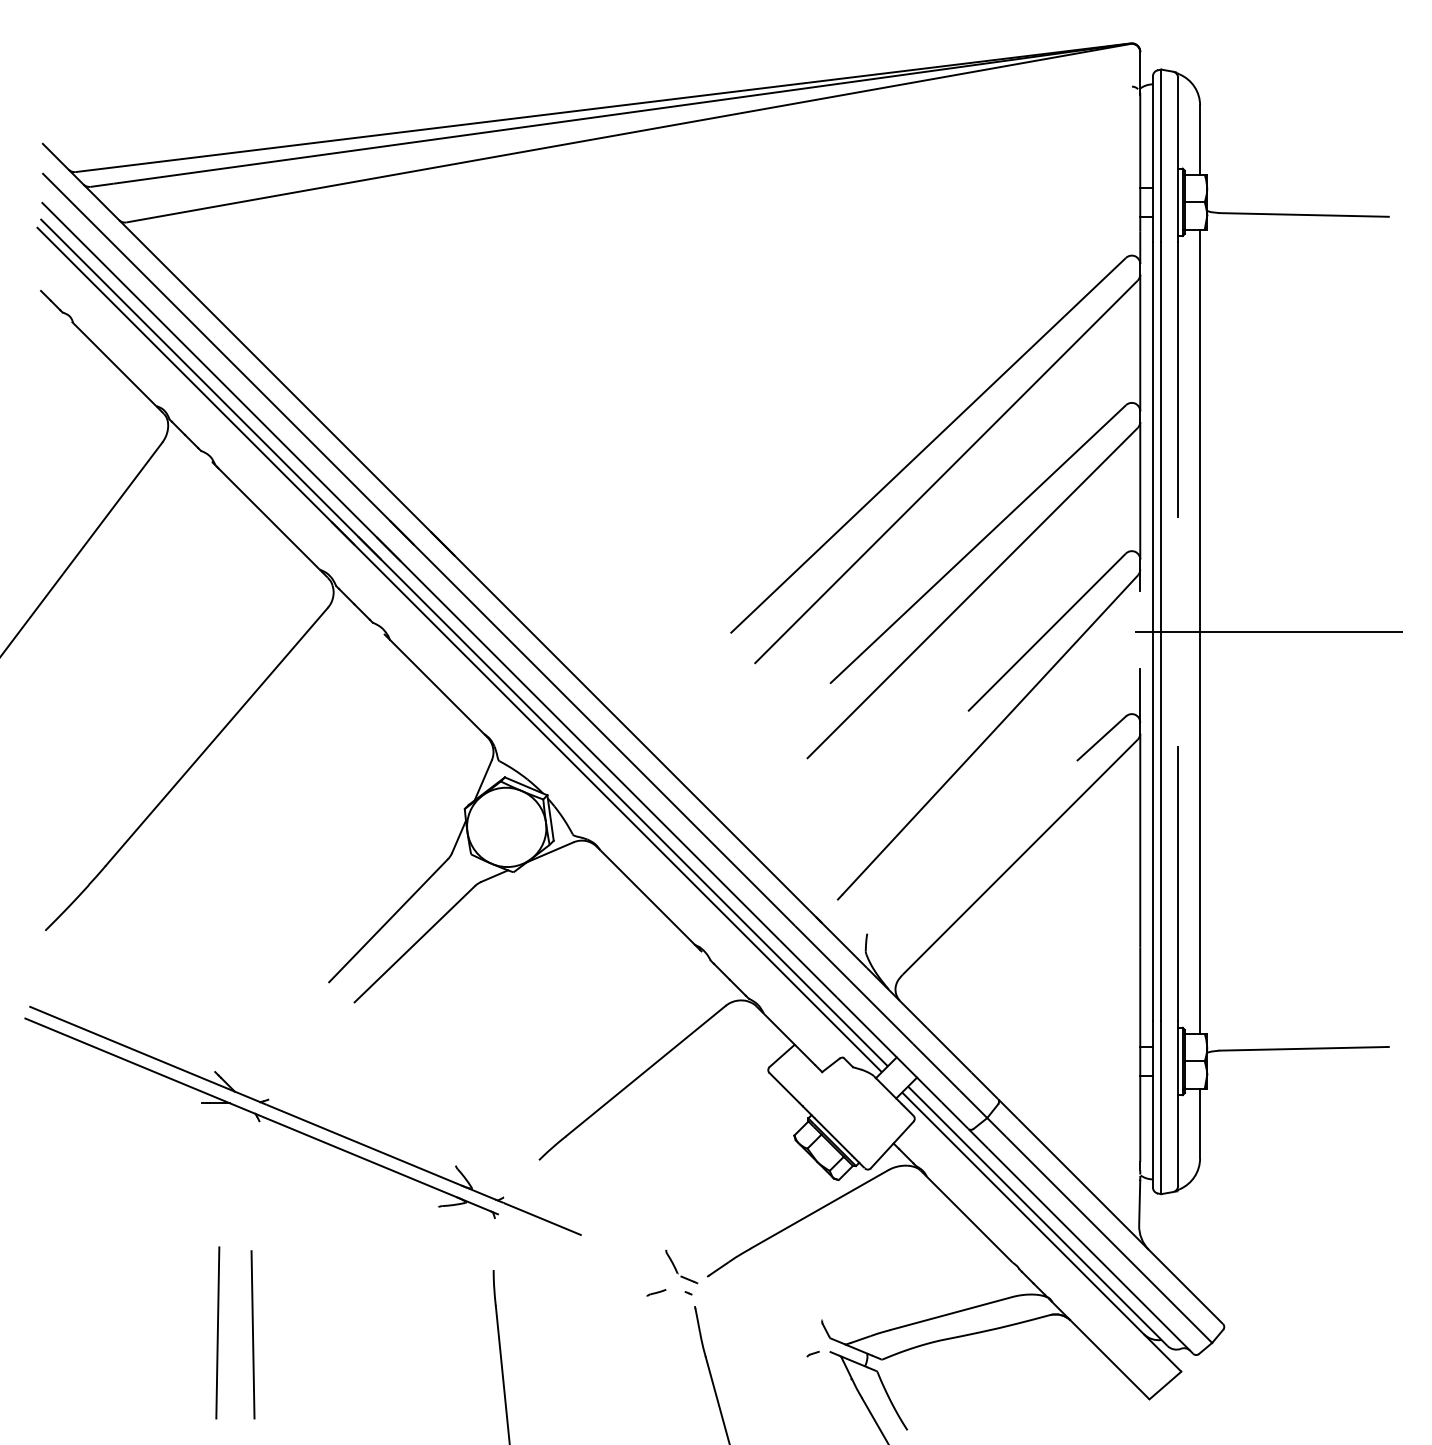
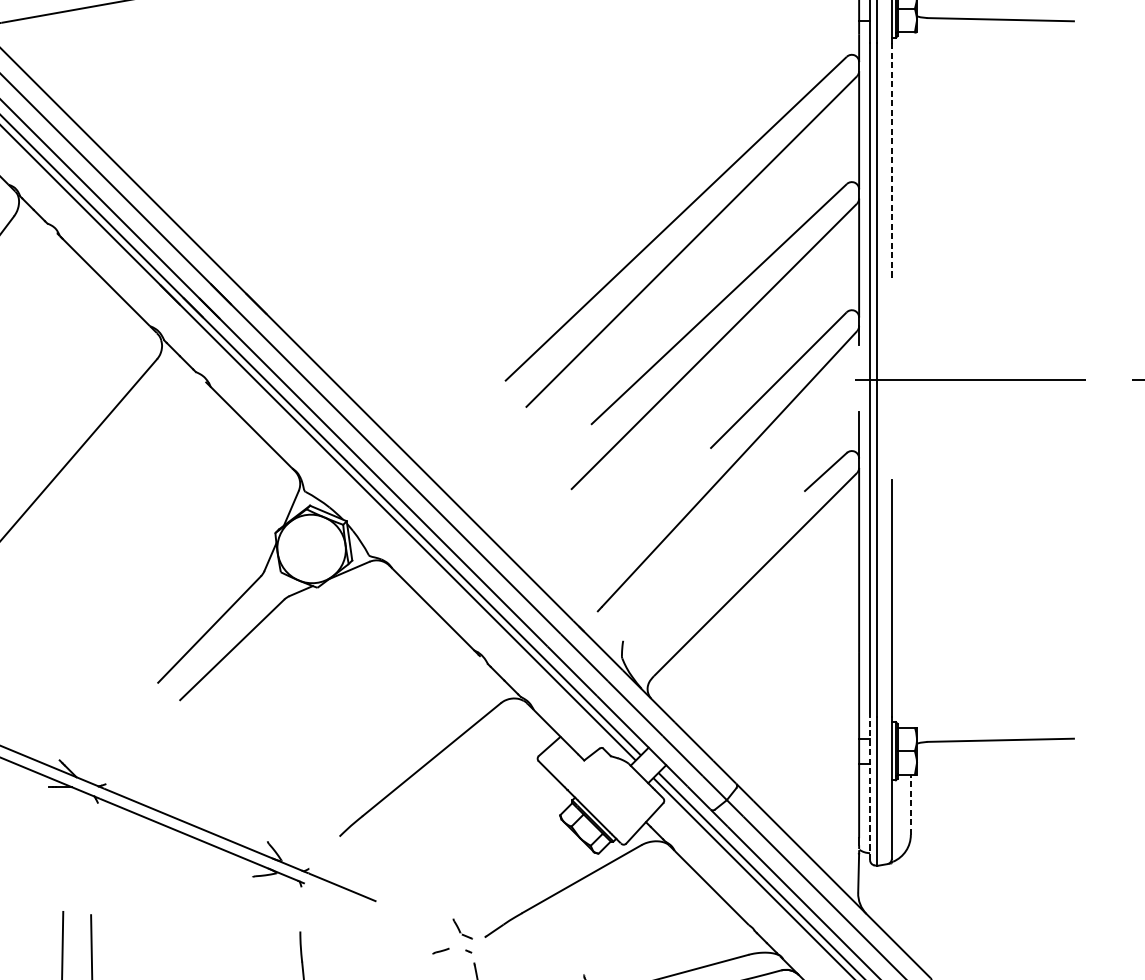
line: (1178, 379) -> (892, 161), solid -> dashed
line: (1200, 631) -> (911, 379), removed
line: (1152, 1104) -> (869, 788), solid -> dashed
line: (1200, 1123) -> (911, 804), solid -> dashed
part: (681, 1267) -> (462, 929), size x0.7

